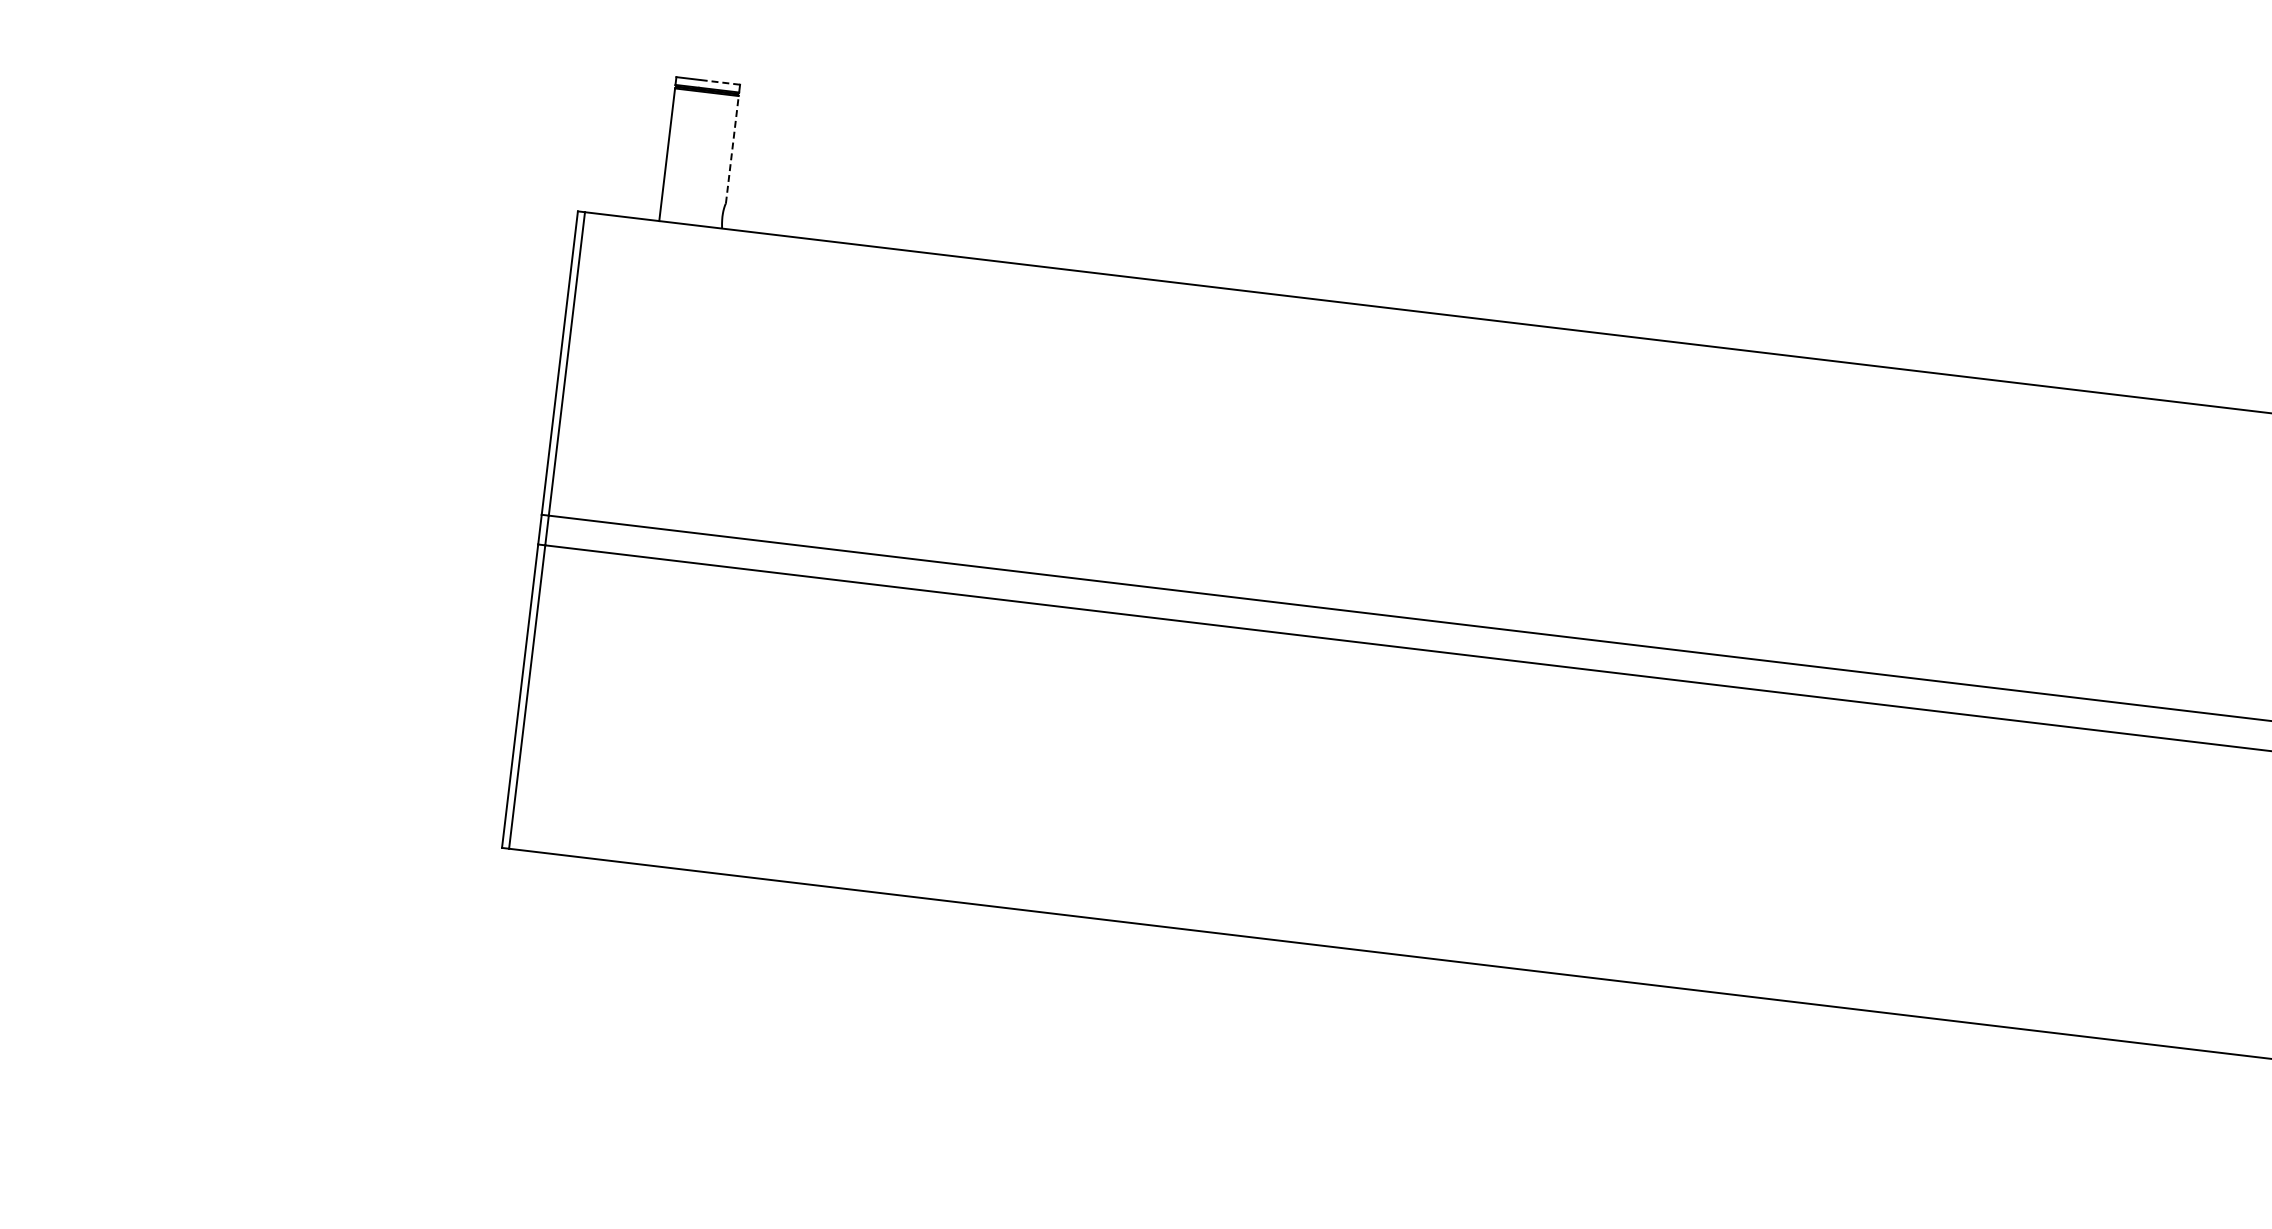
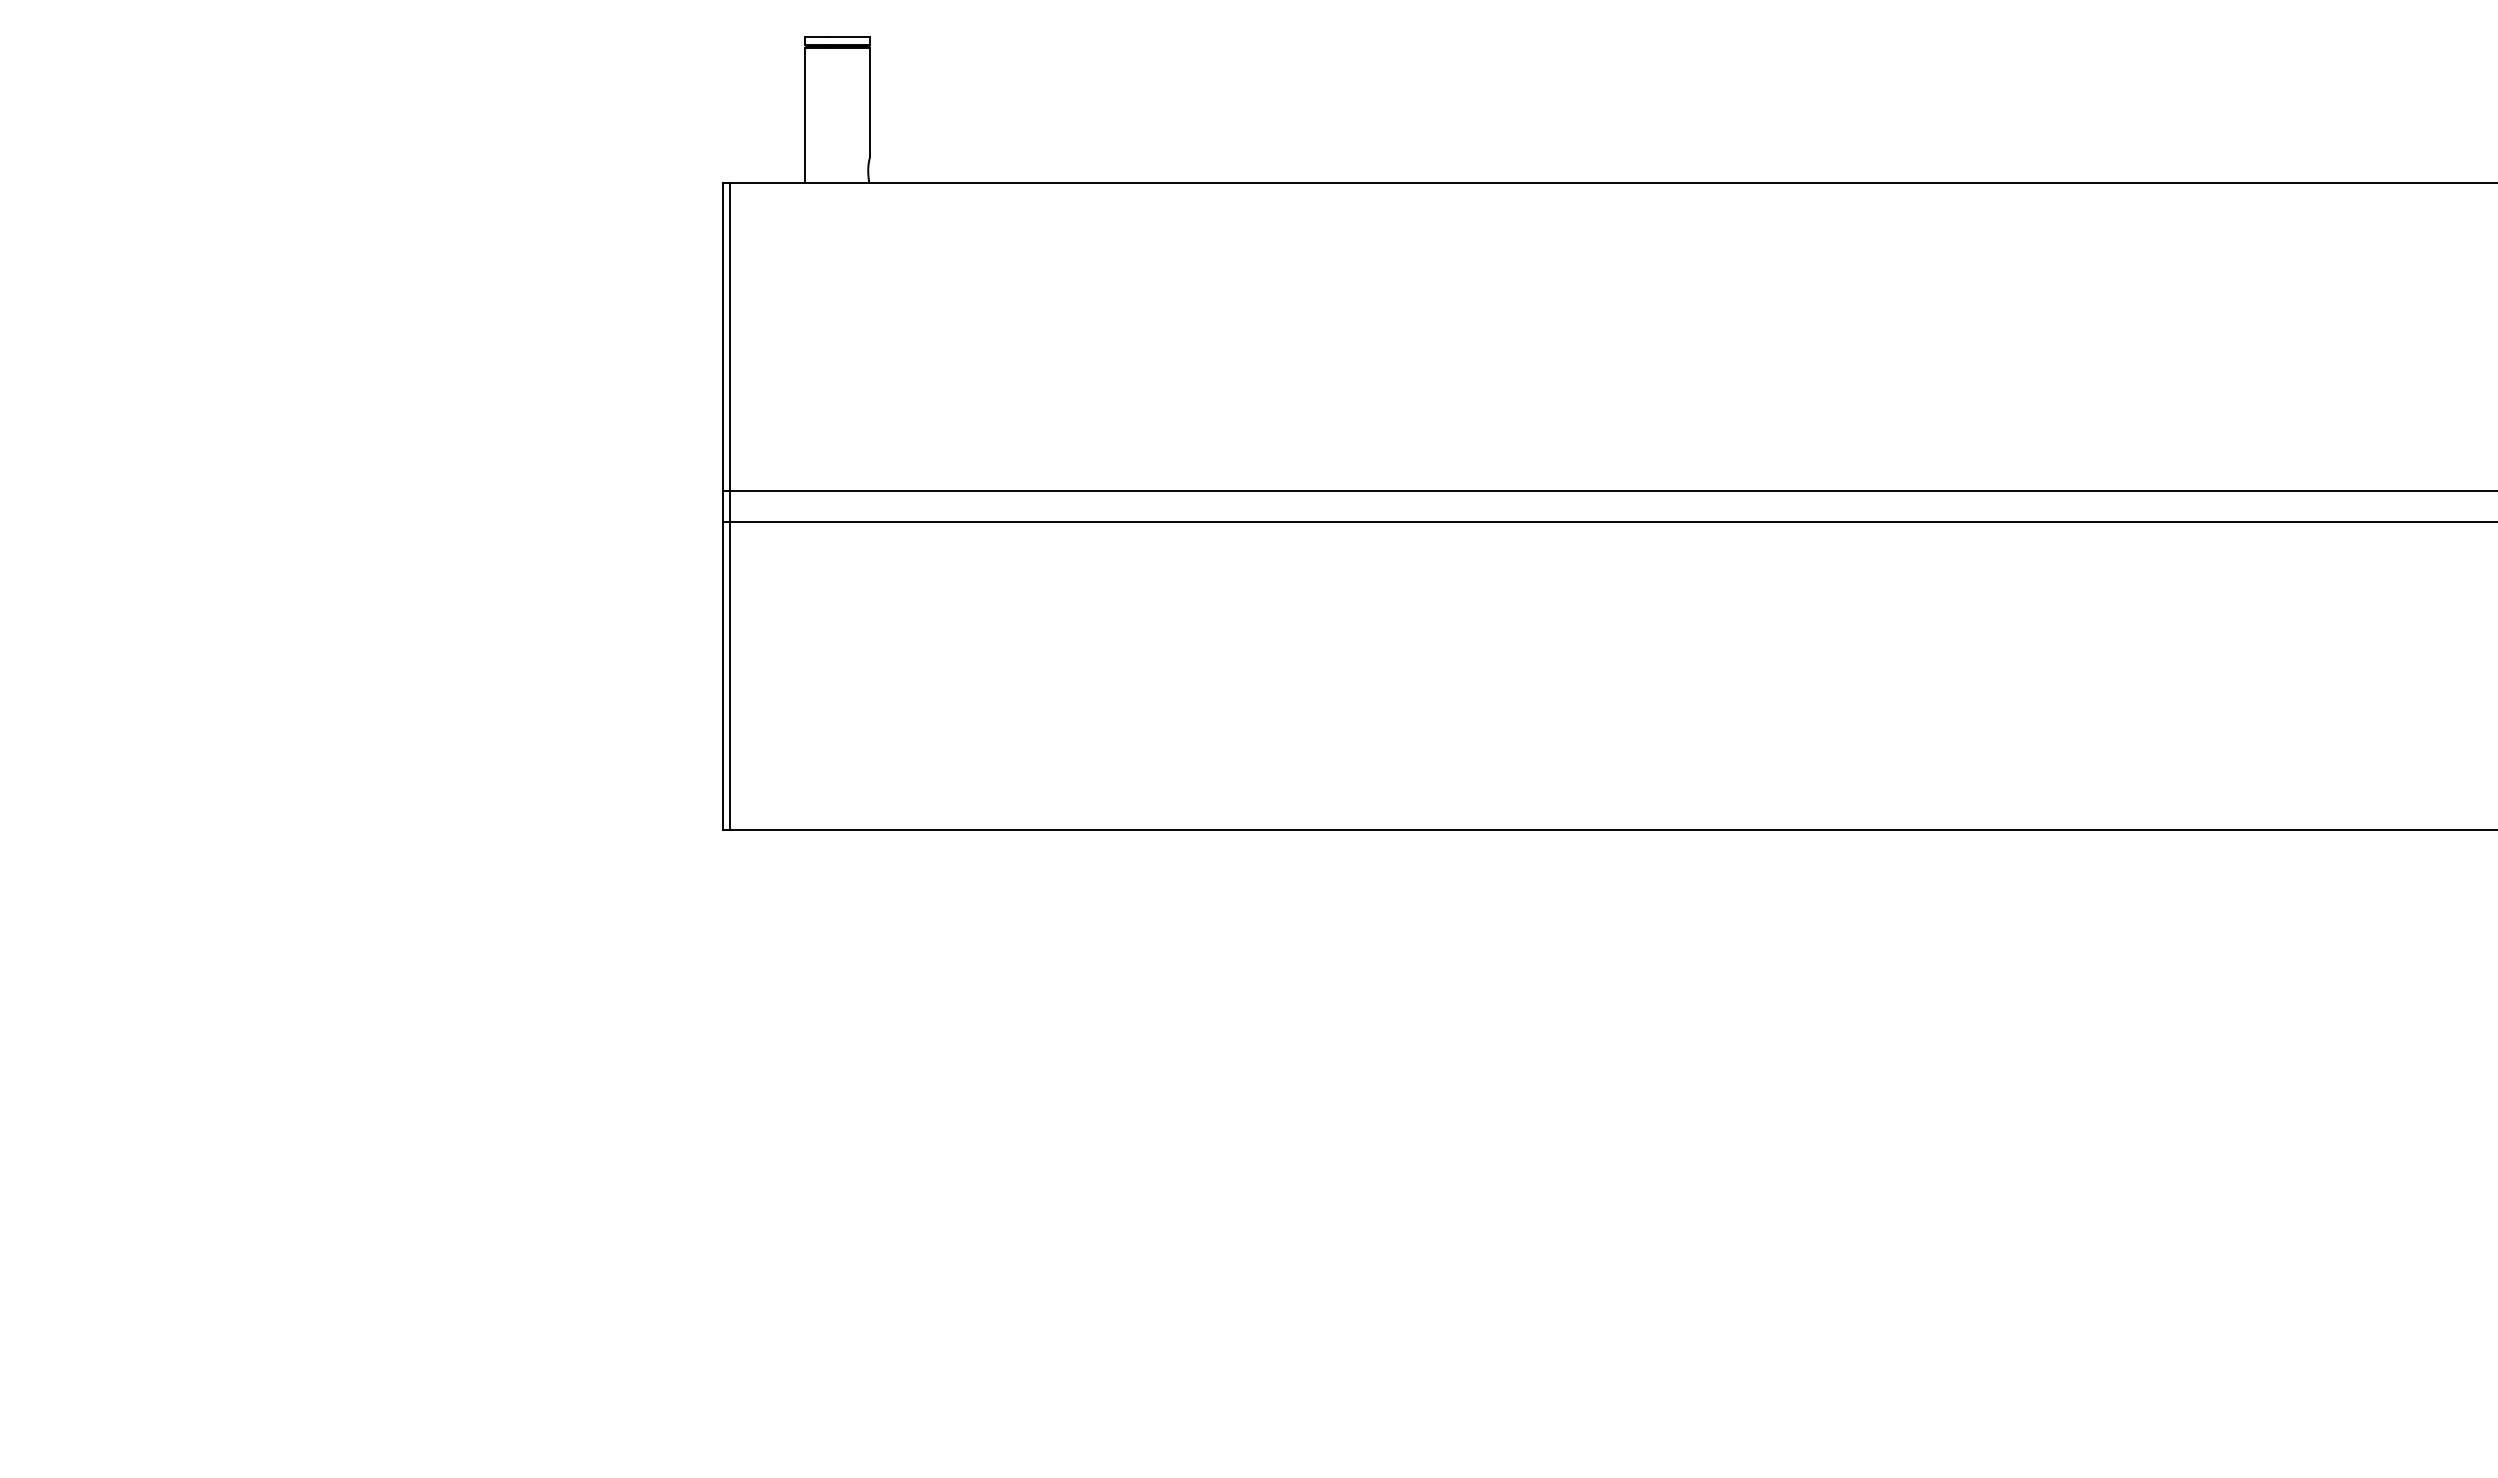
line: (719, 82) -> (849, 36), dashed -> solid
line: (732, 149) -> (870, 102), dashed -> solid

